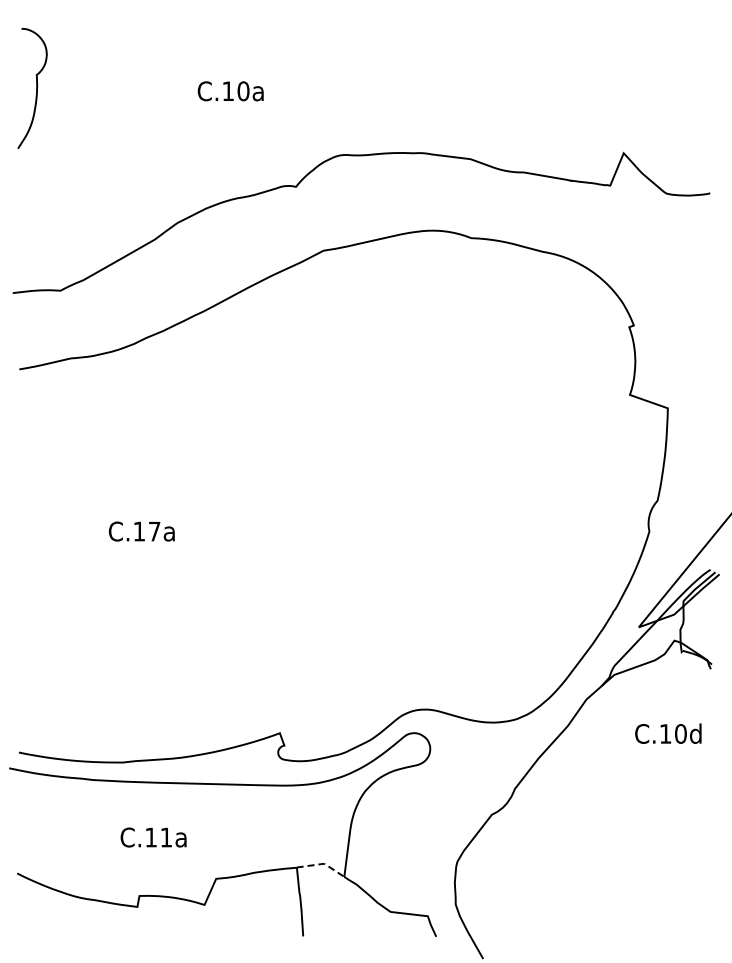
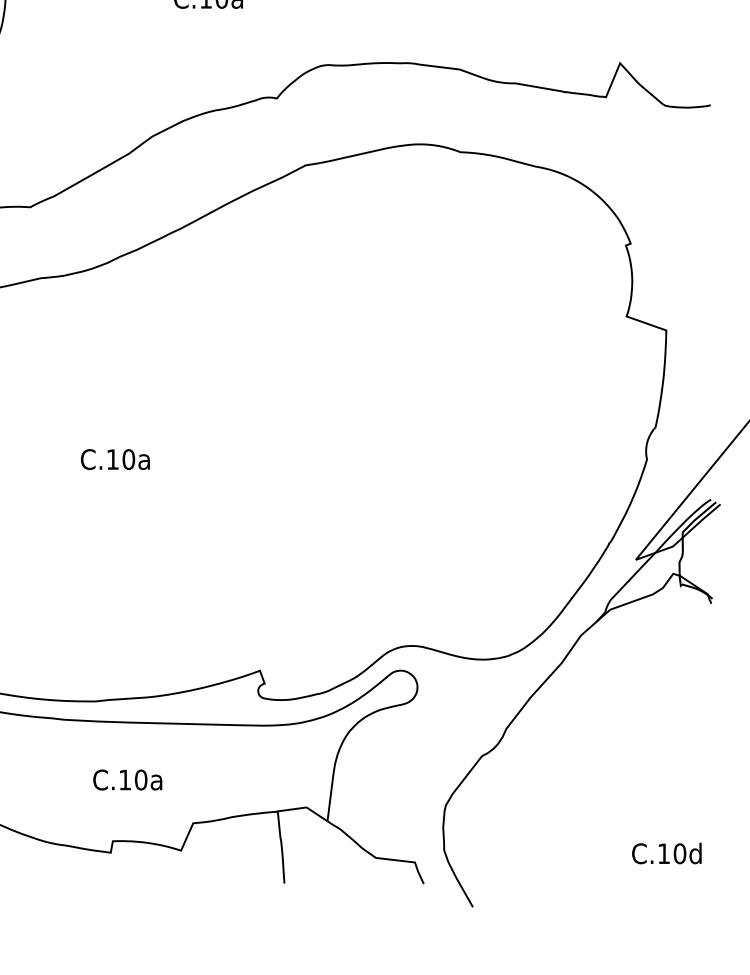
text: (154, 531) -> (128, 459), C.17a -> C.10a
text: (668, 733) -> (667, 853), moved
text: (166, 837) -> (141, 779), C.11a -> C.10a
line: (322, 864) -> (304, 808), dashed -> solid

